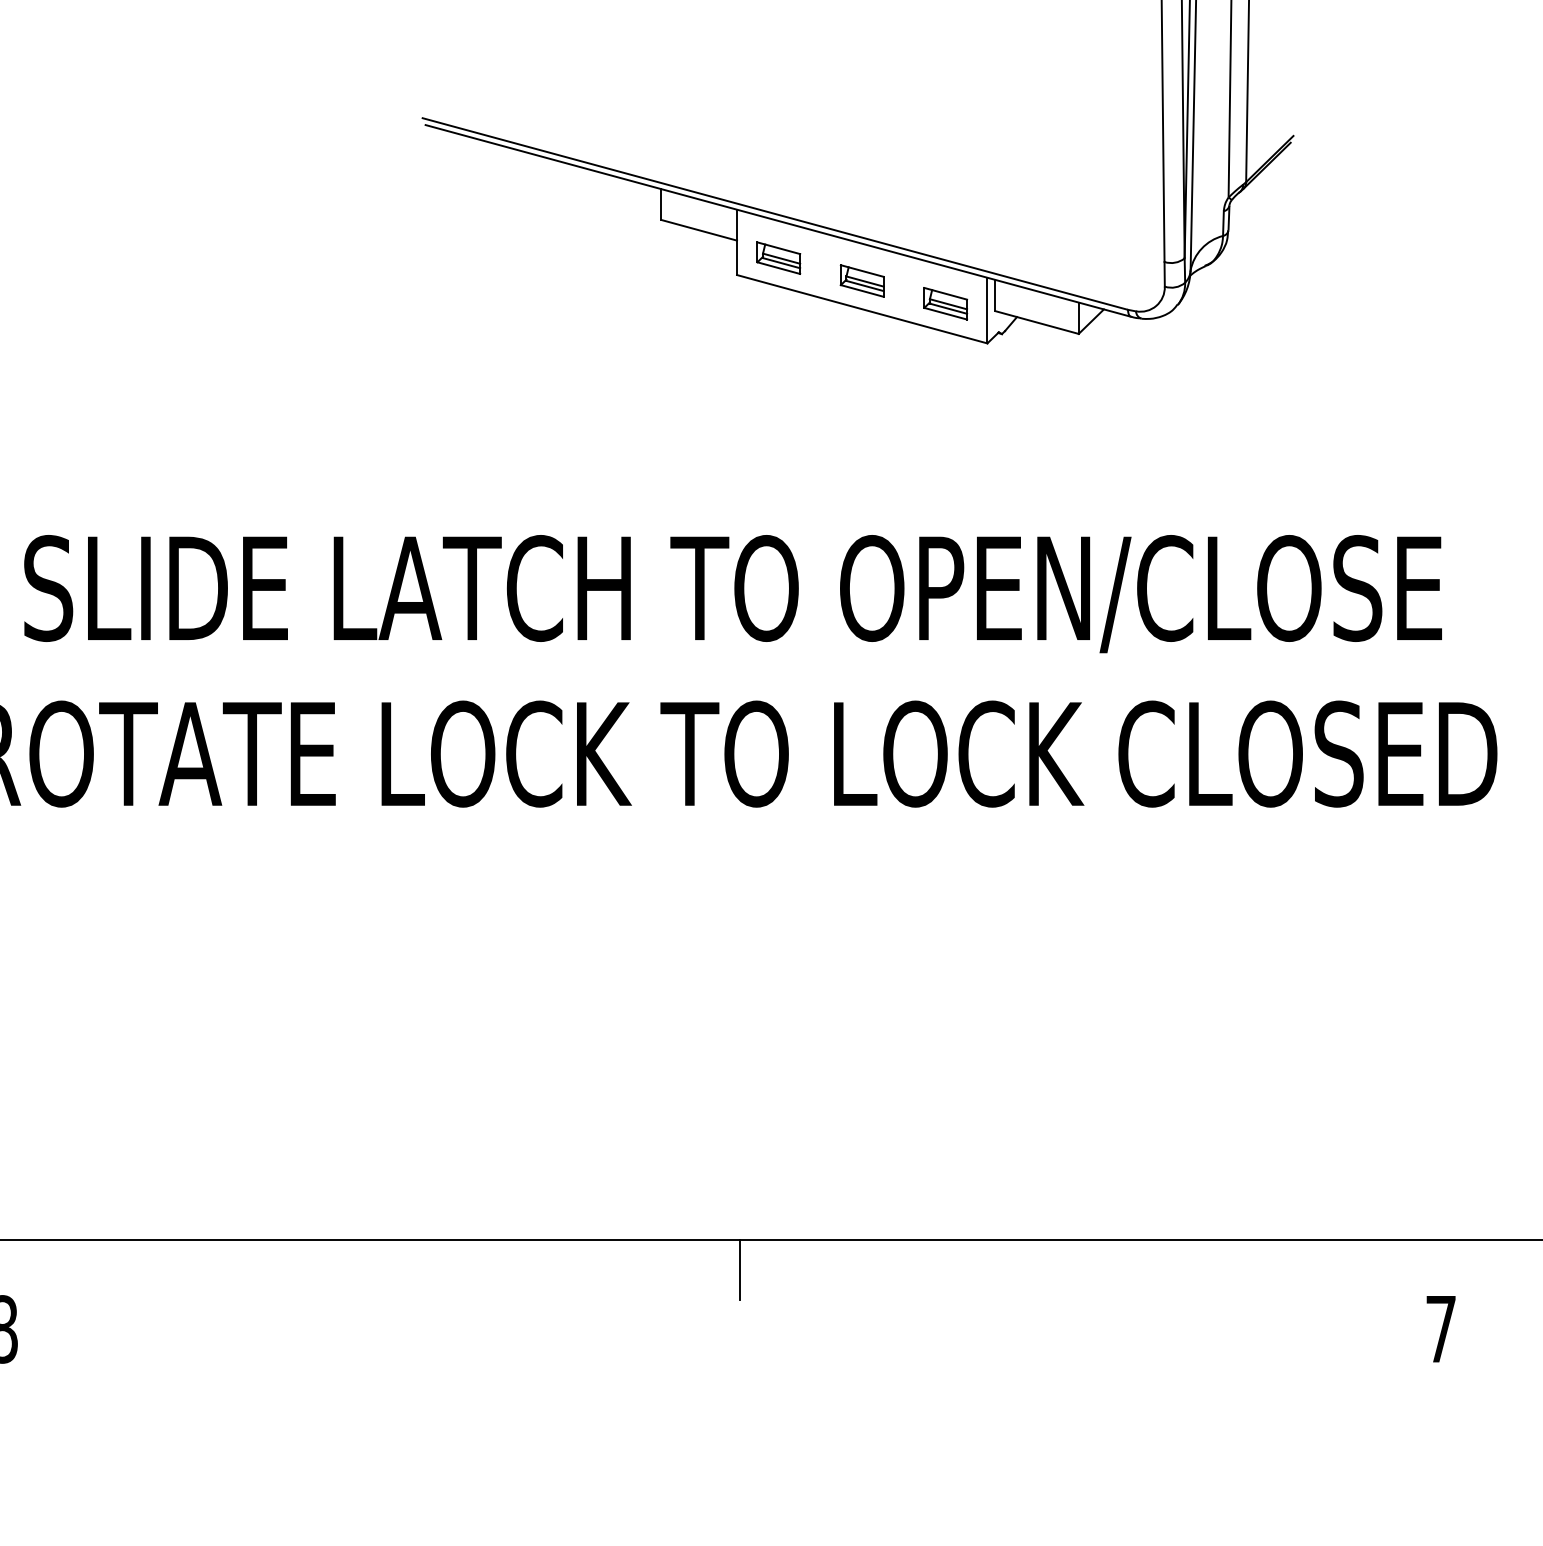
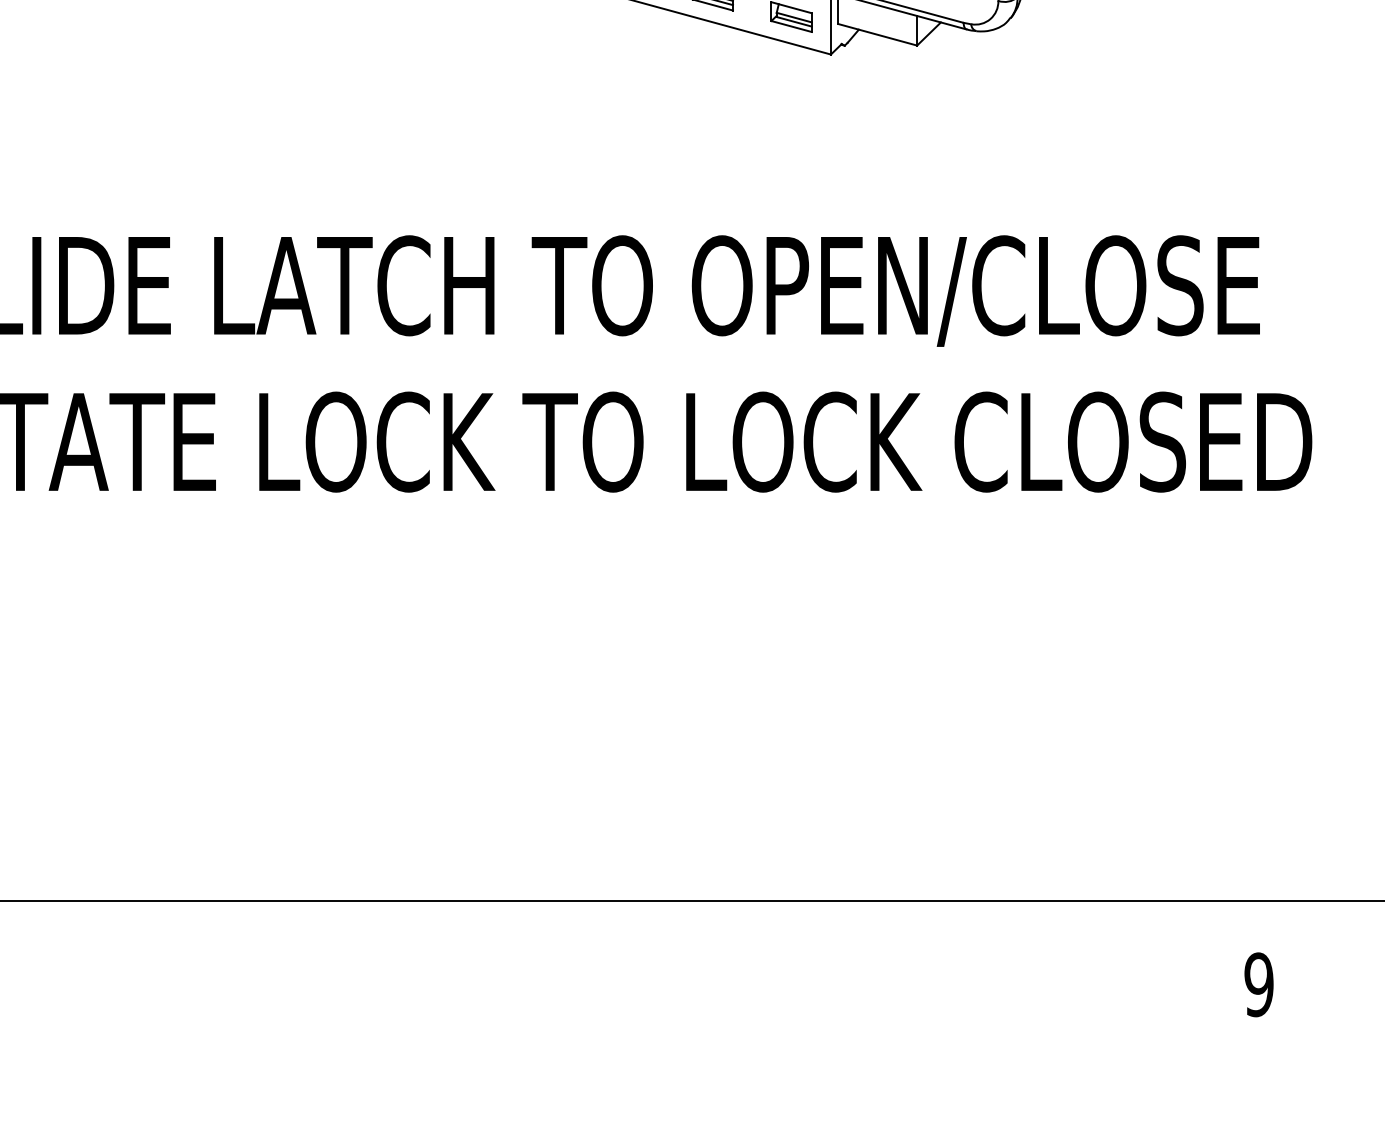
line: (739, 1270) -> (597, 929), removed
text: (1440, 1328) -> (1258, 984), 7 -> 9

